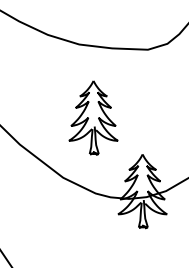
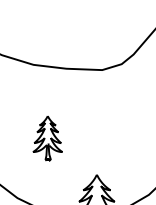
part: (93, 117) -> (47, 137), size x0.6

